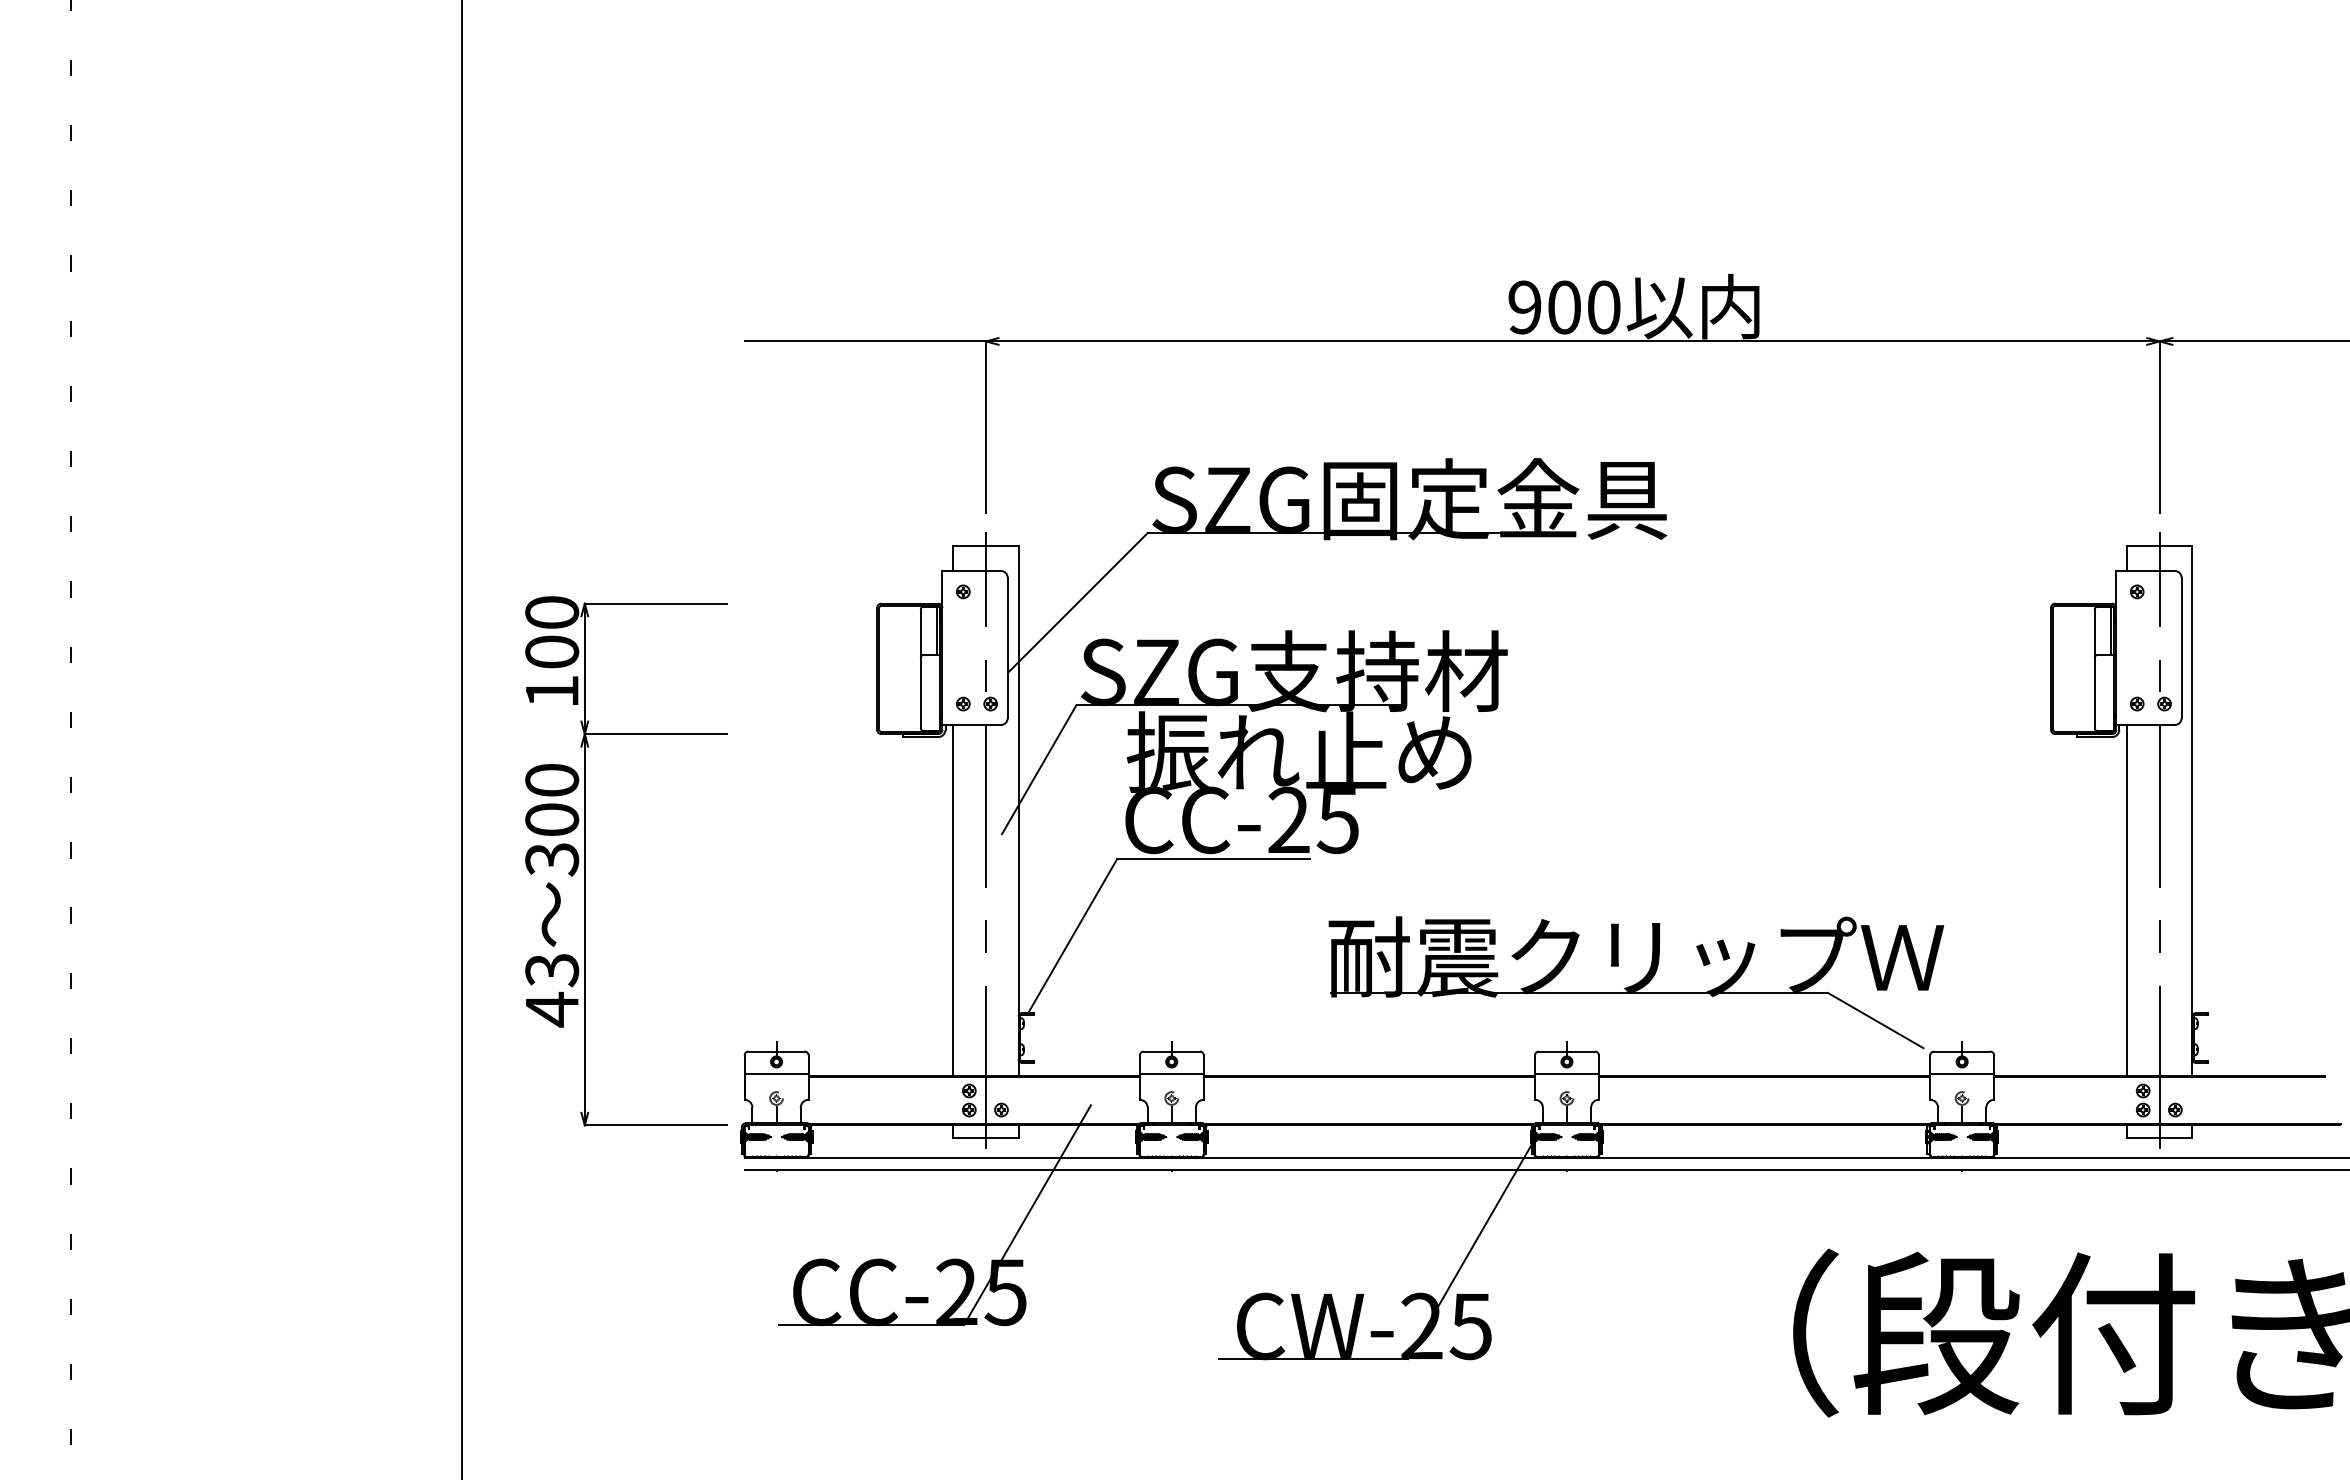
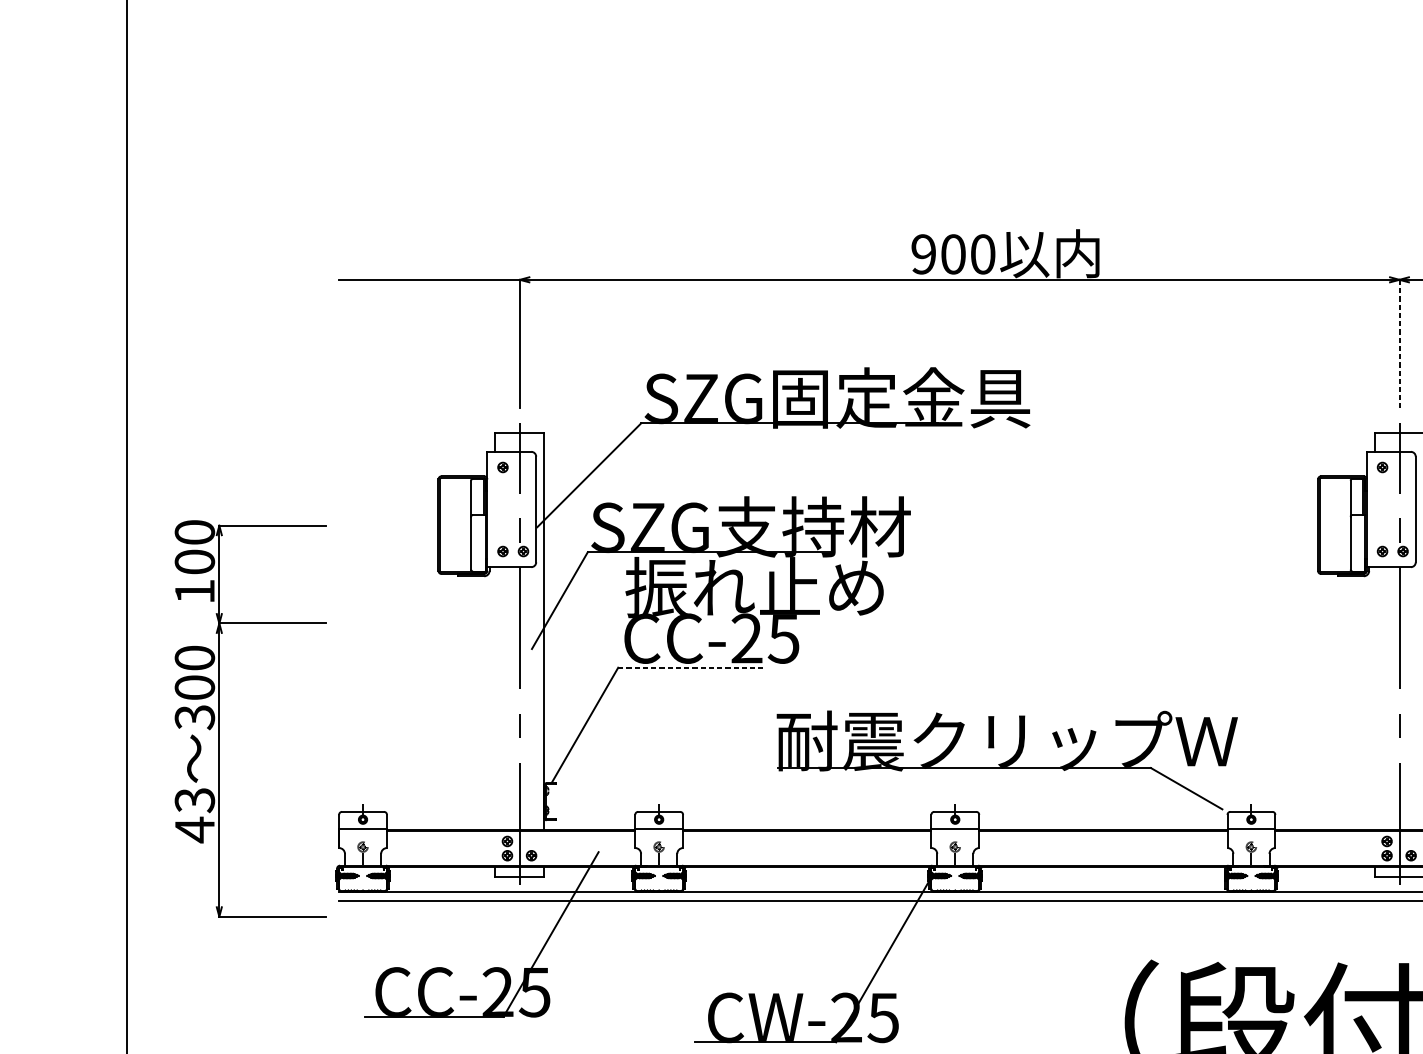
line: (2159, 427) -> (1399, 344), solid -> dashed
line: (1214, 859) -> (691, 667), solid -> dashed
part: (585, 861) -> (219, 718), moved
line: (953, 899) -> (495, 697), removed
line: (2127, 899) -> (1375, 697), removed

